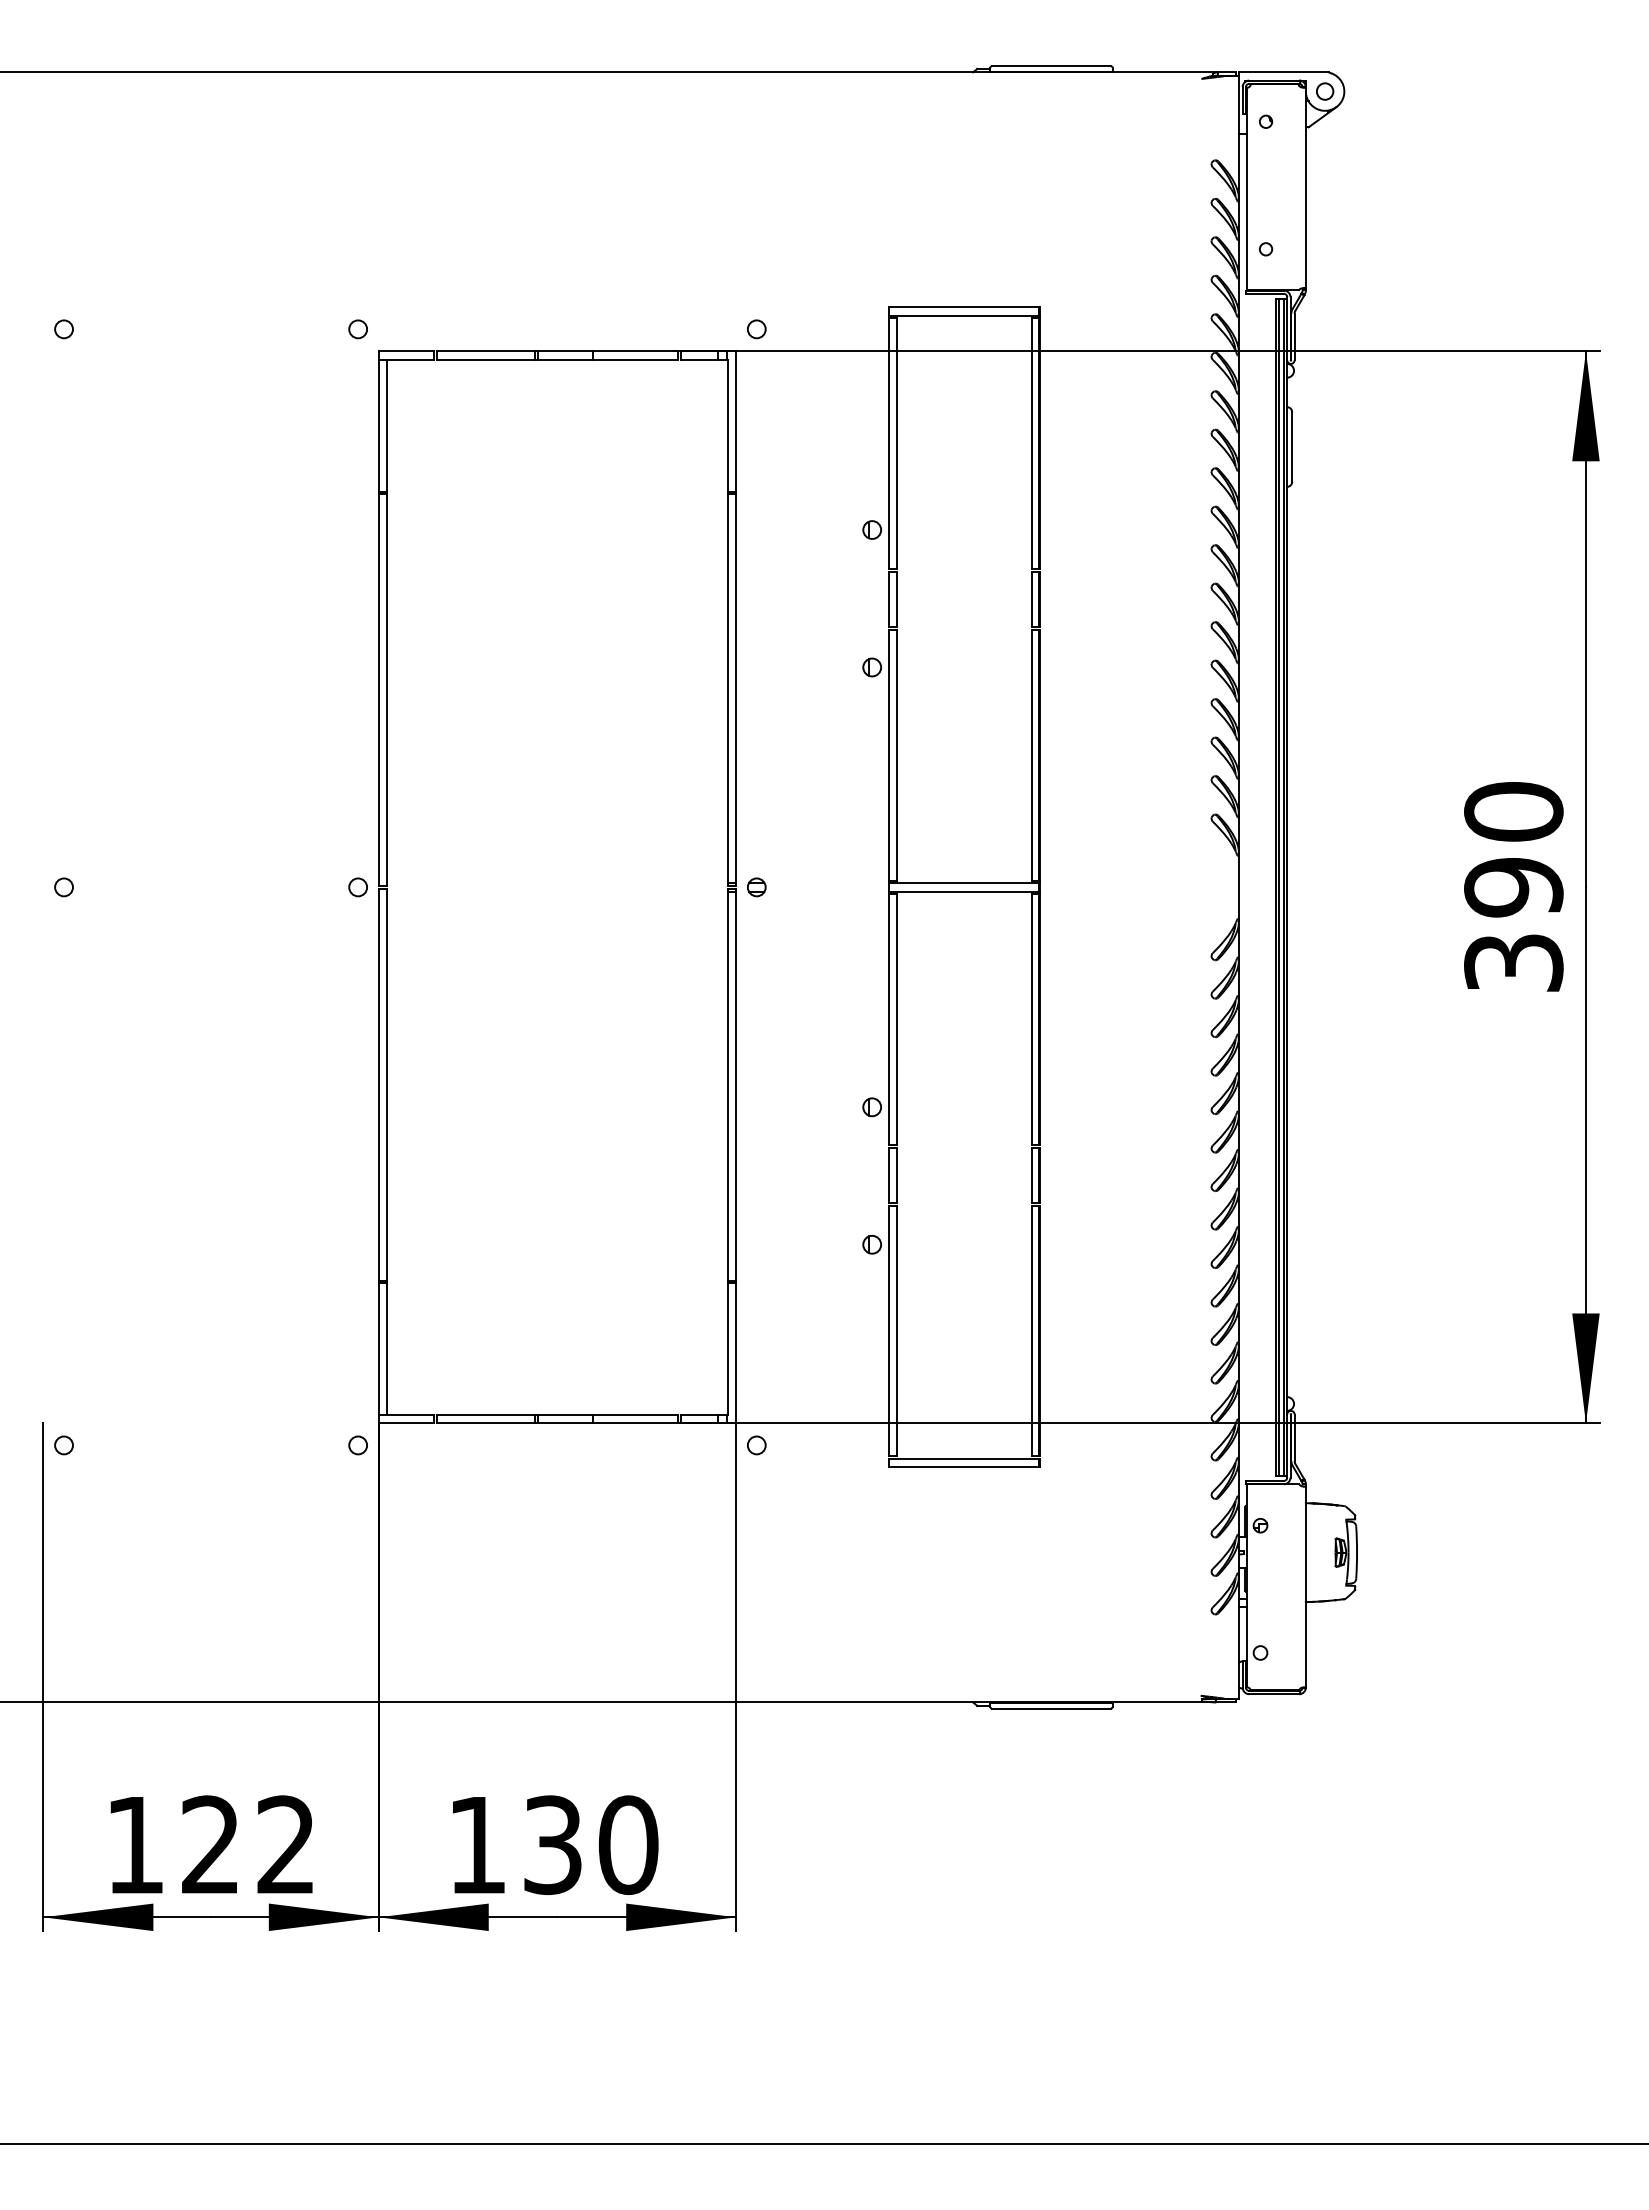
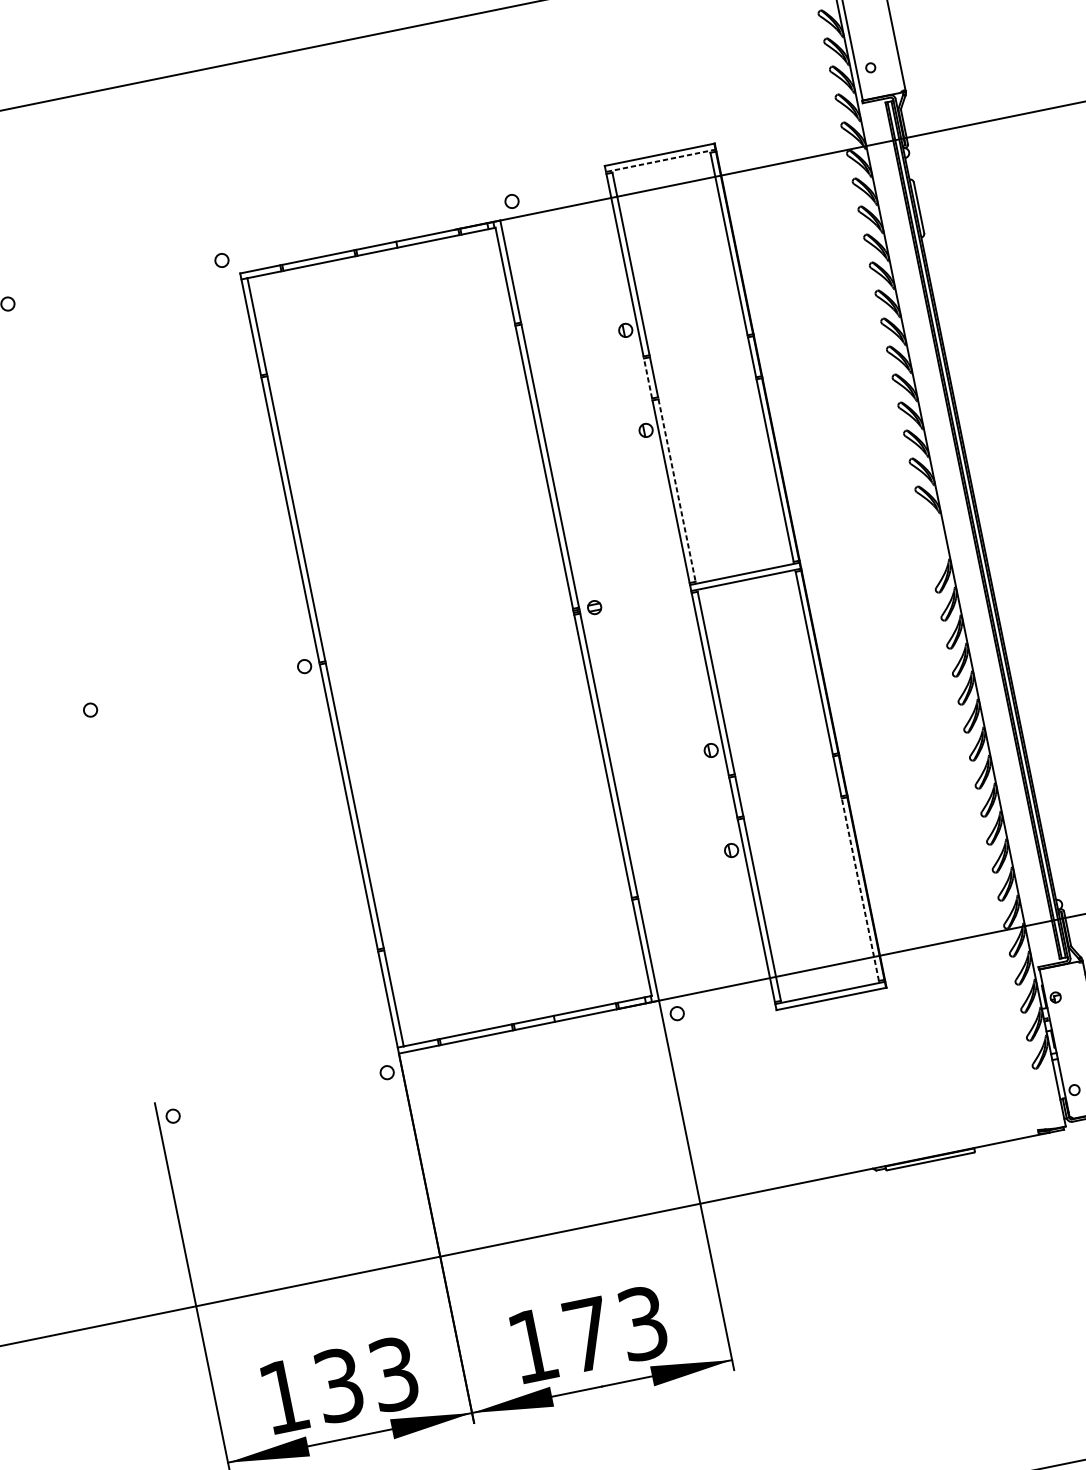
line: (964, 315) -> (661, 160), solid -> dashed
line: (888, 598) -> (647, 377), solid -> dashed
line: (896, 755) -> (676, 490), solid -> dashed
line: (1031, 1330) -> (860, 889), solid -> dashed
text: (248, 1845) -> (366, 1380), 122 -> 133
text: (591, 1845) -> (616, 1329), 130 -> 173

